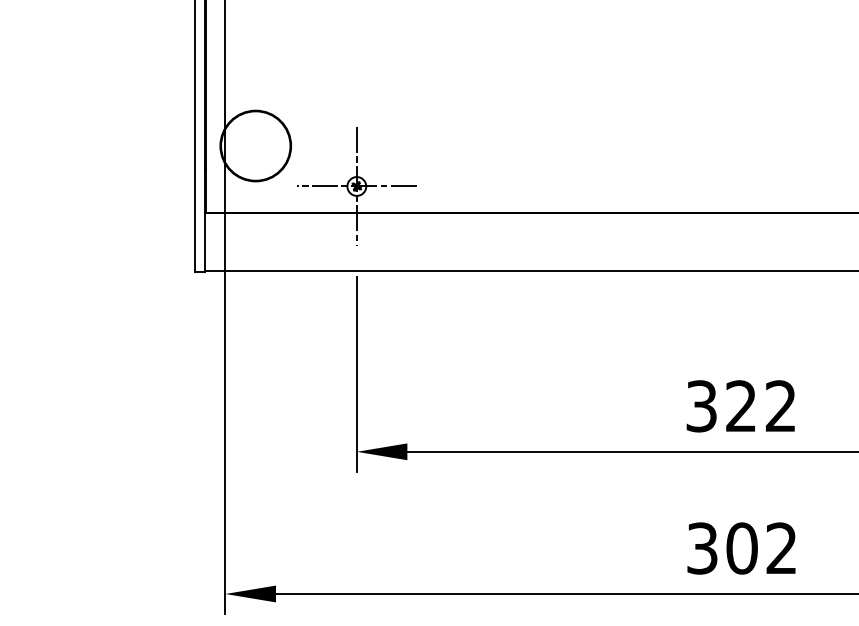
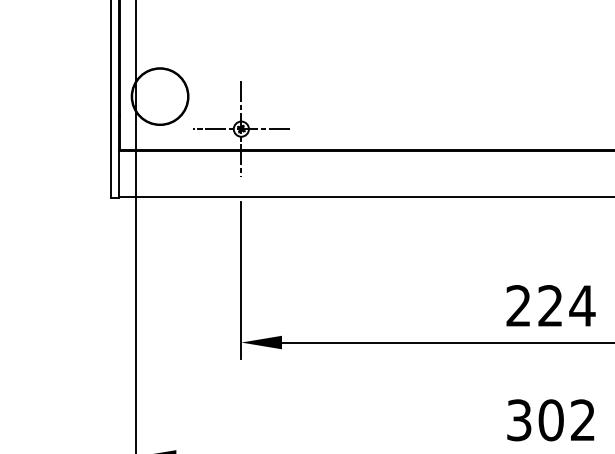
text: (741, 406) -> (550, 306), 322 -> 224

